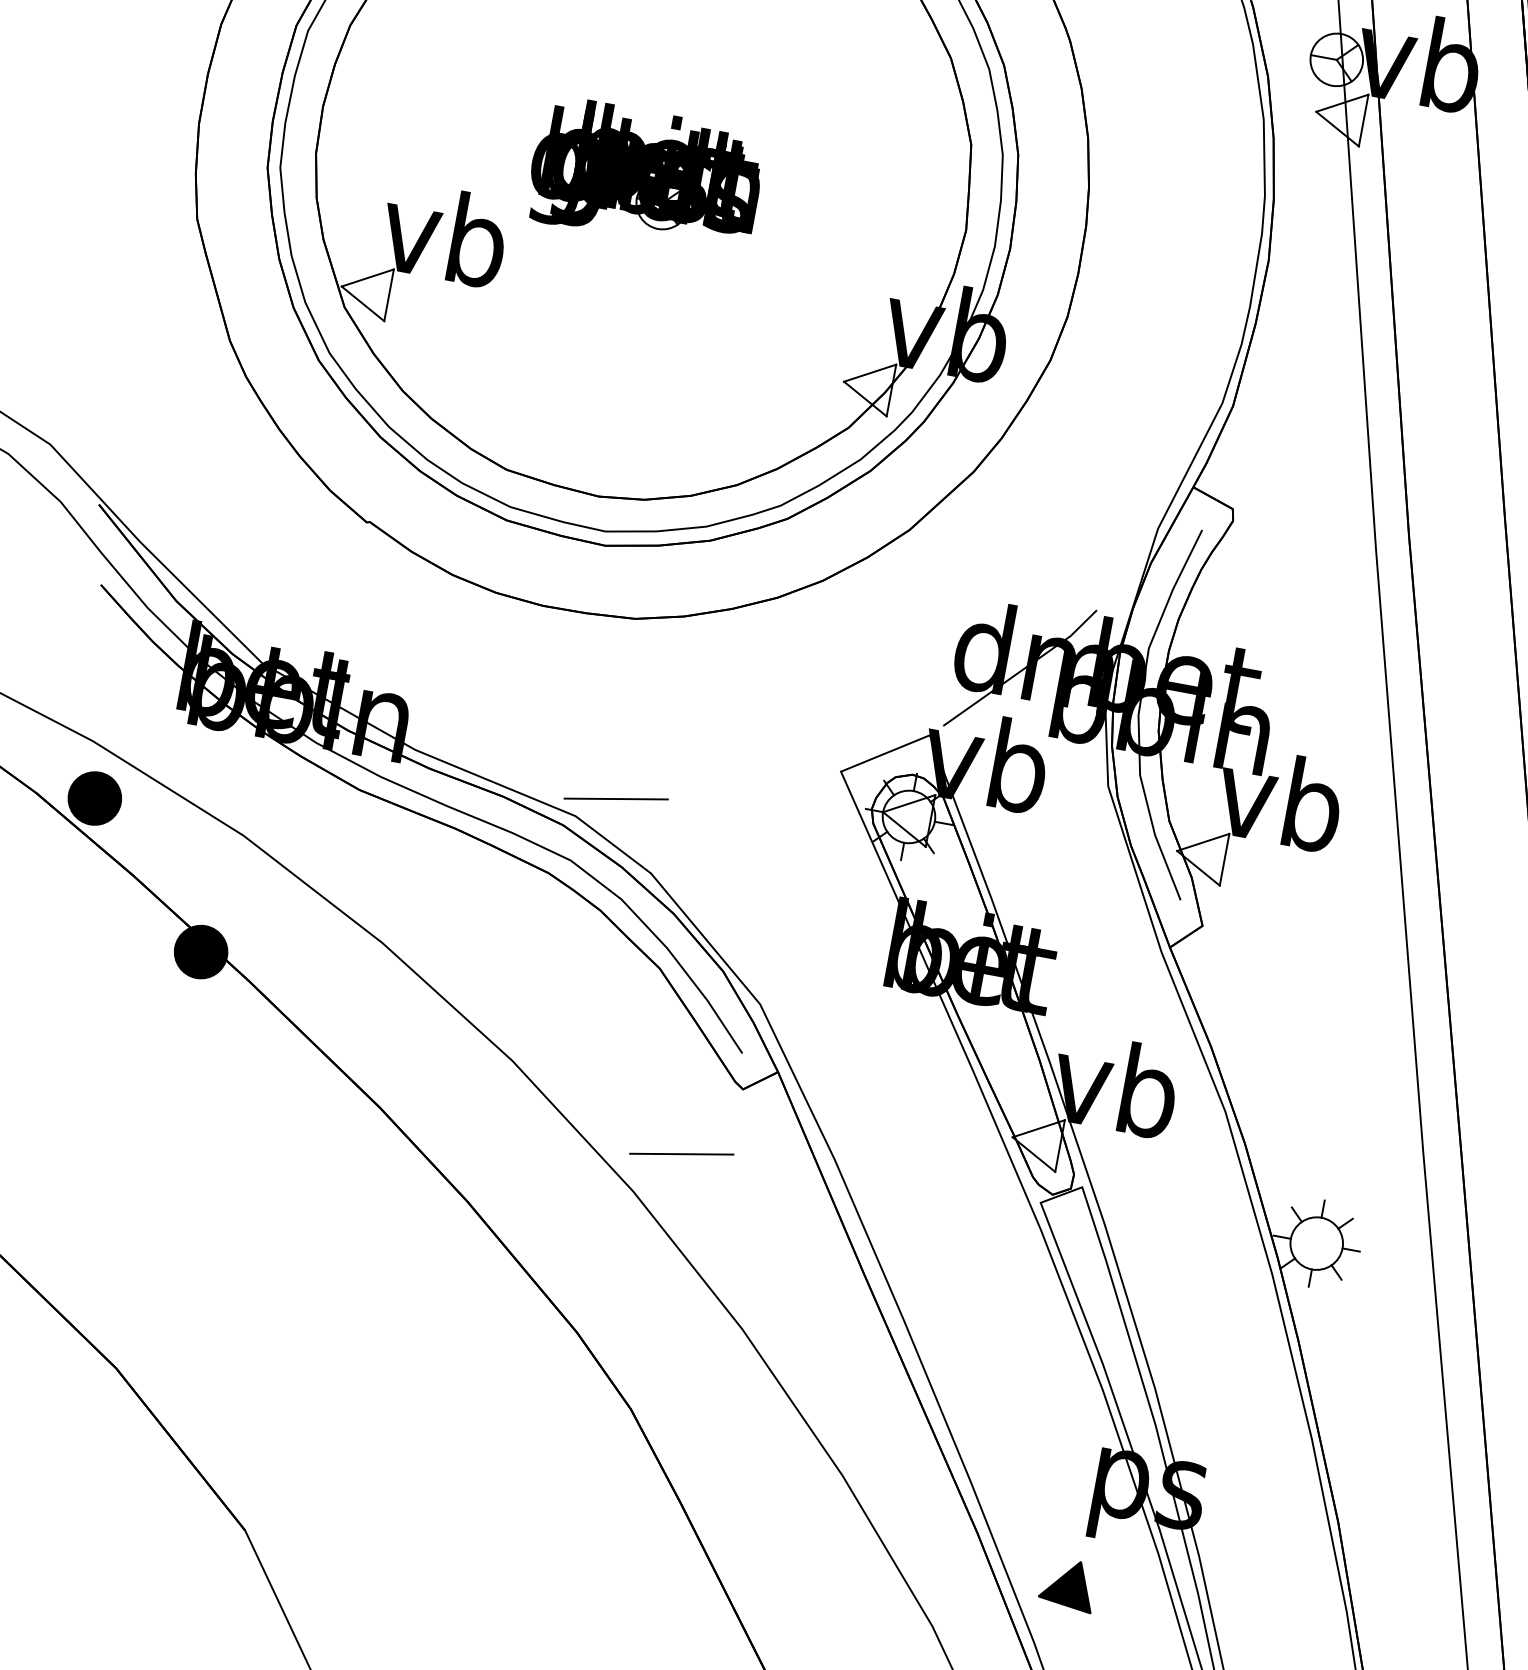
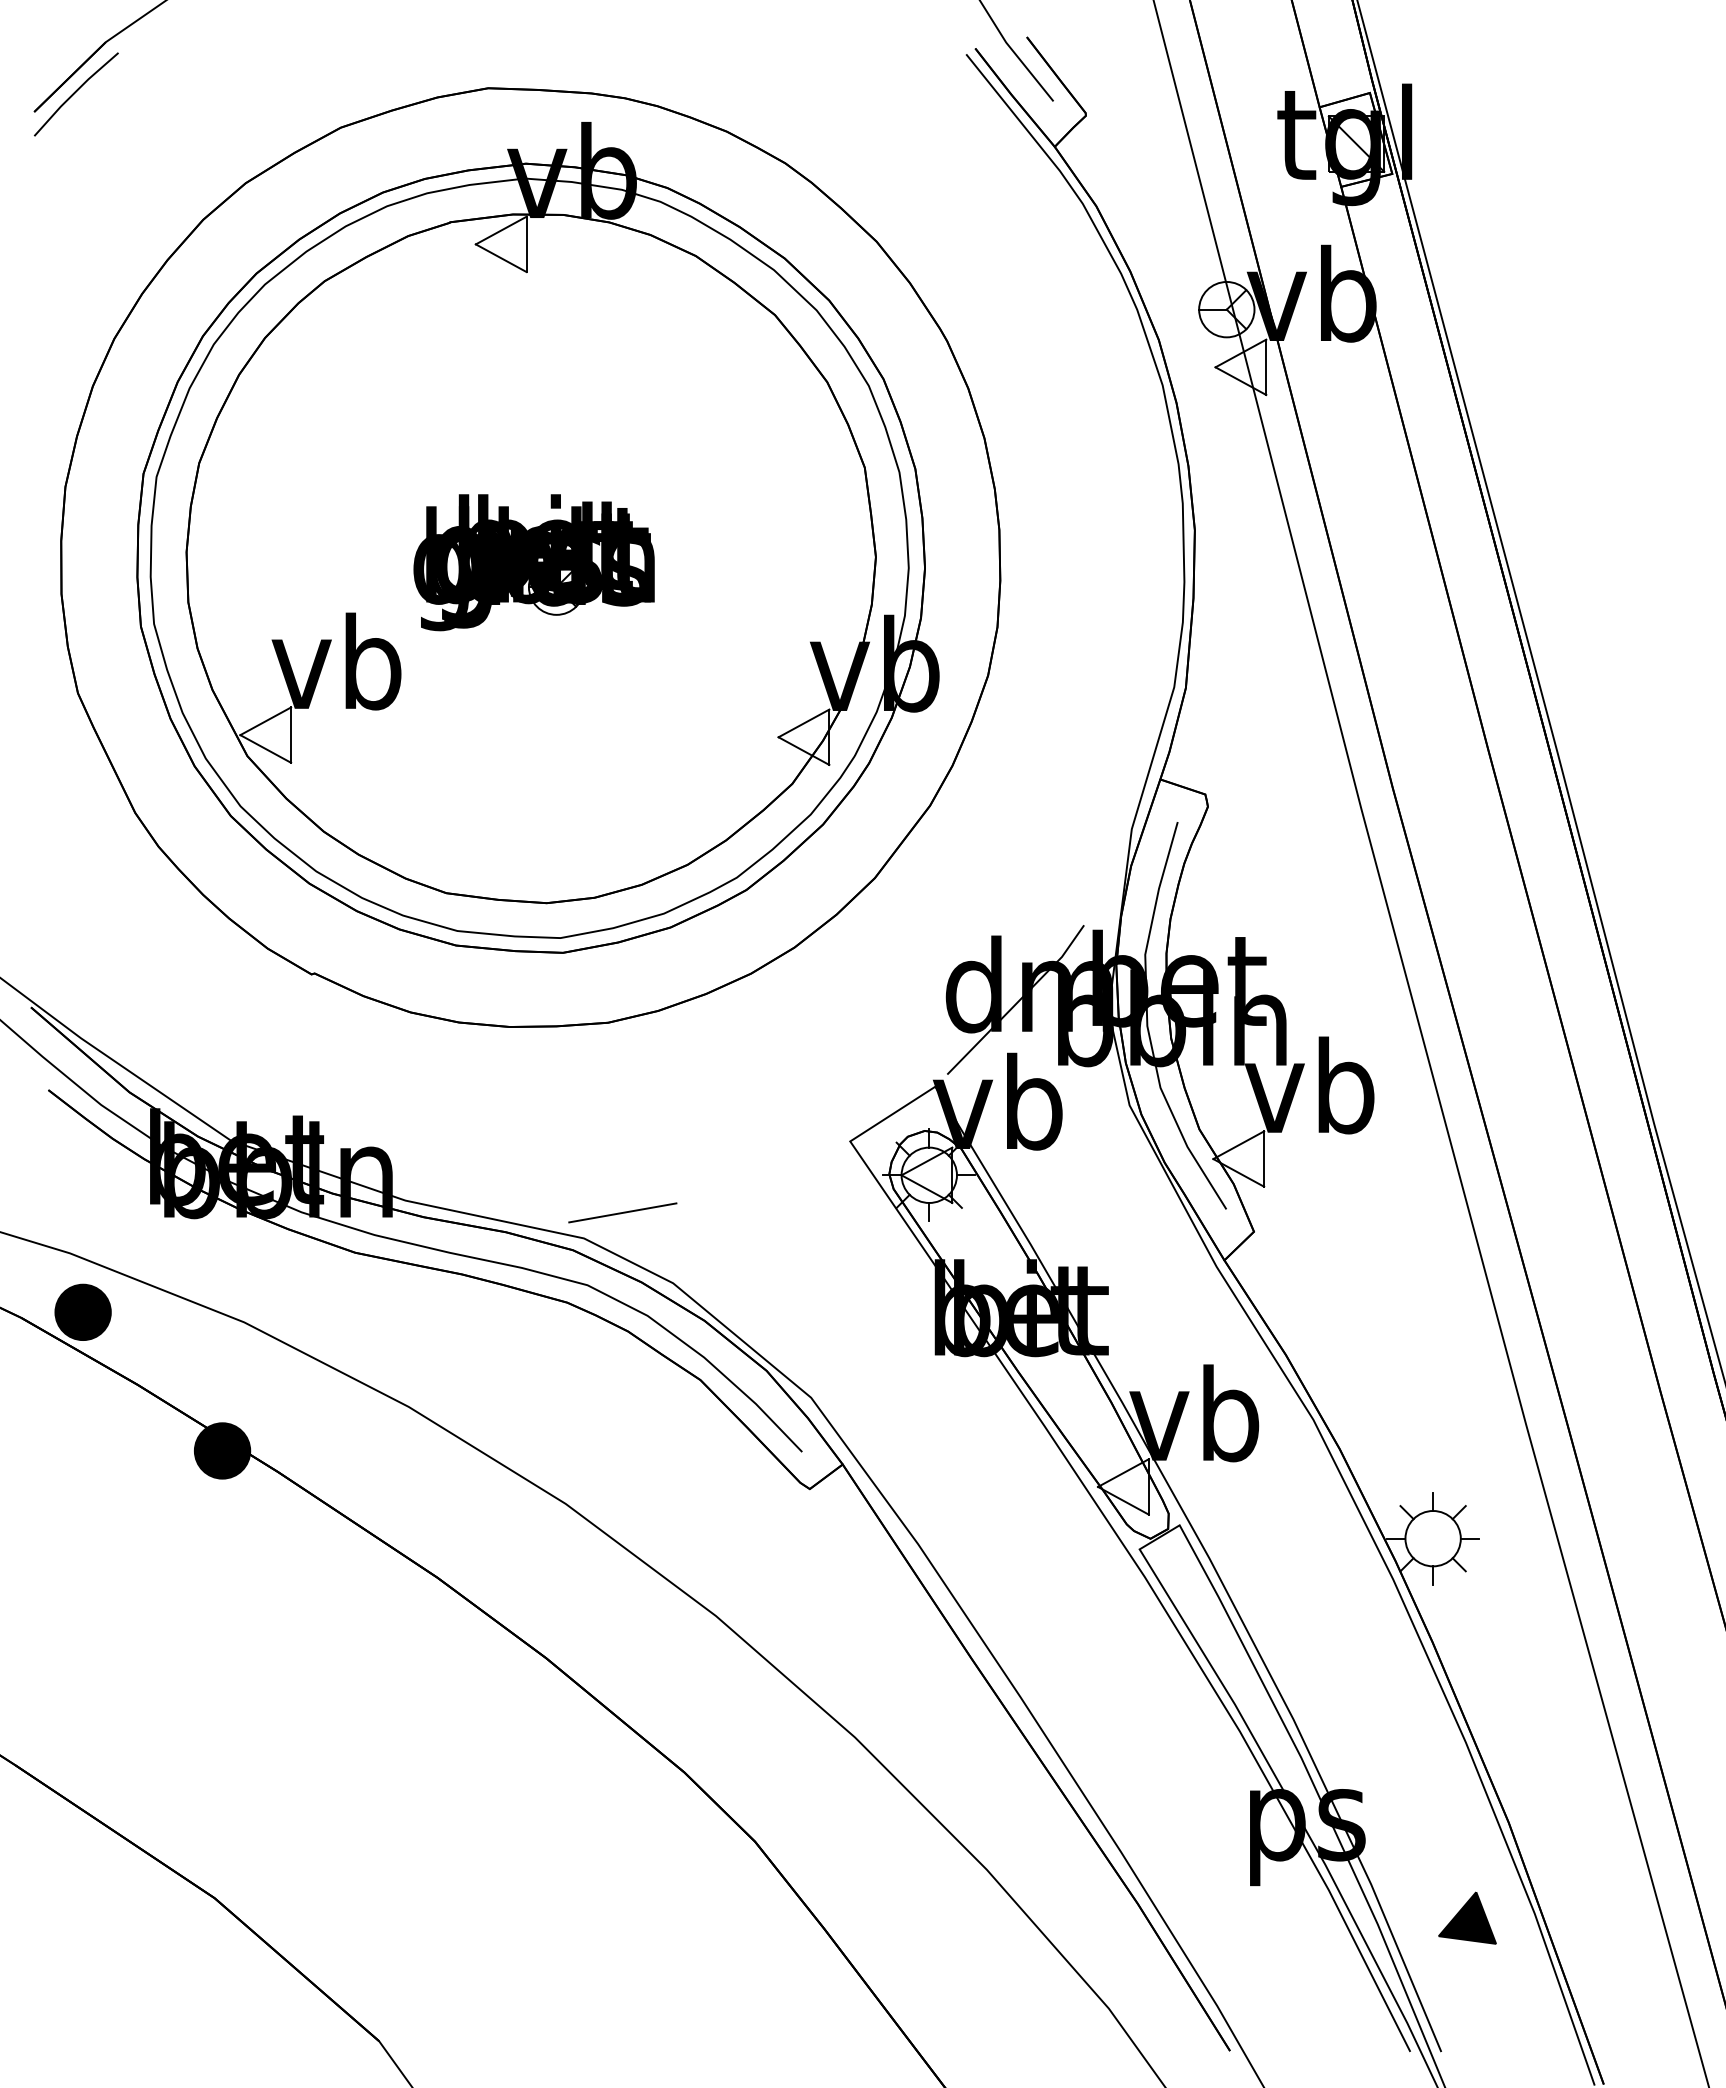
line: (681, 1153) -> (758, 1567), removed
part: (1068, 1583) -> (1467, 1917), moved

